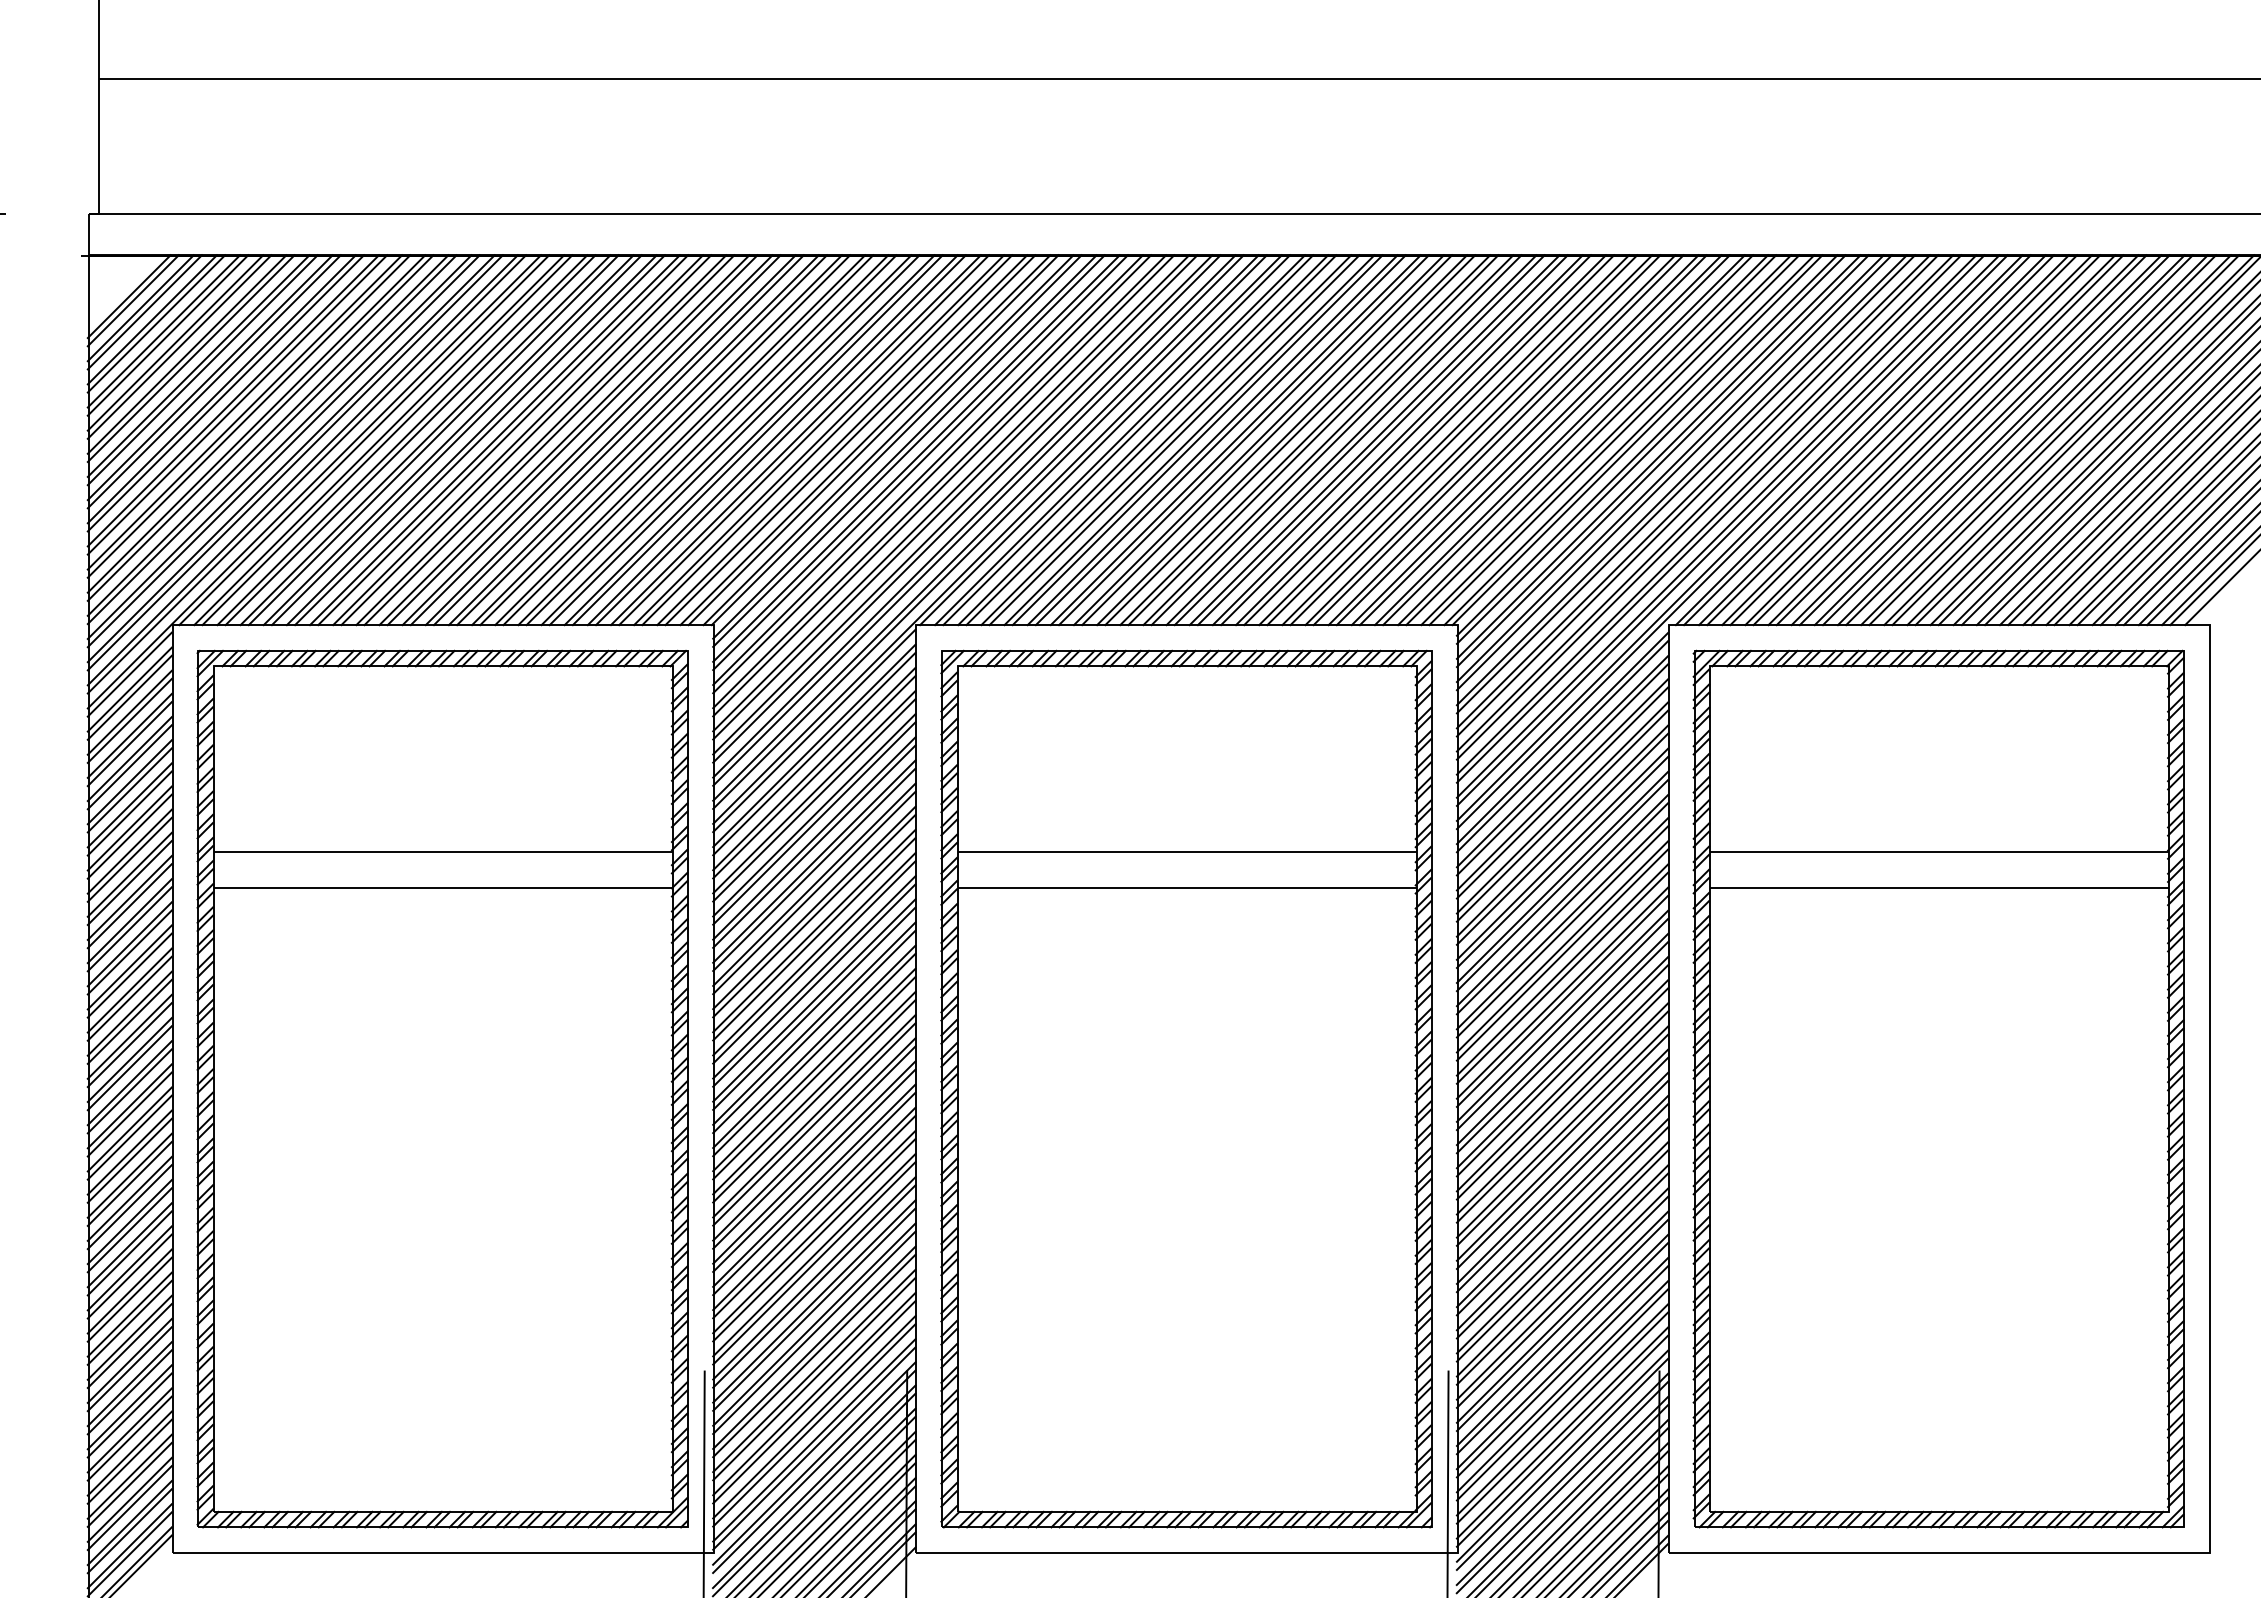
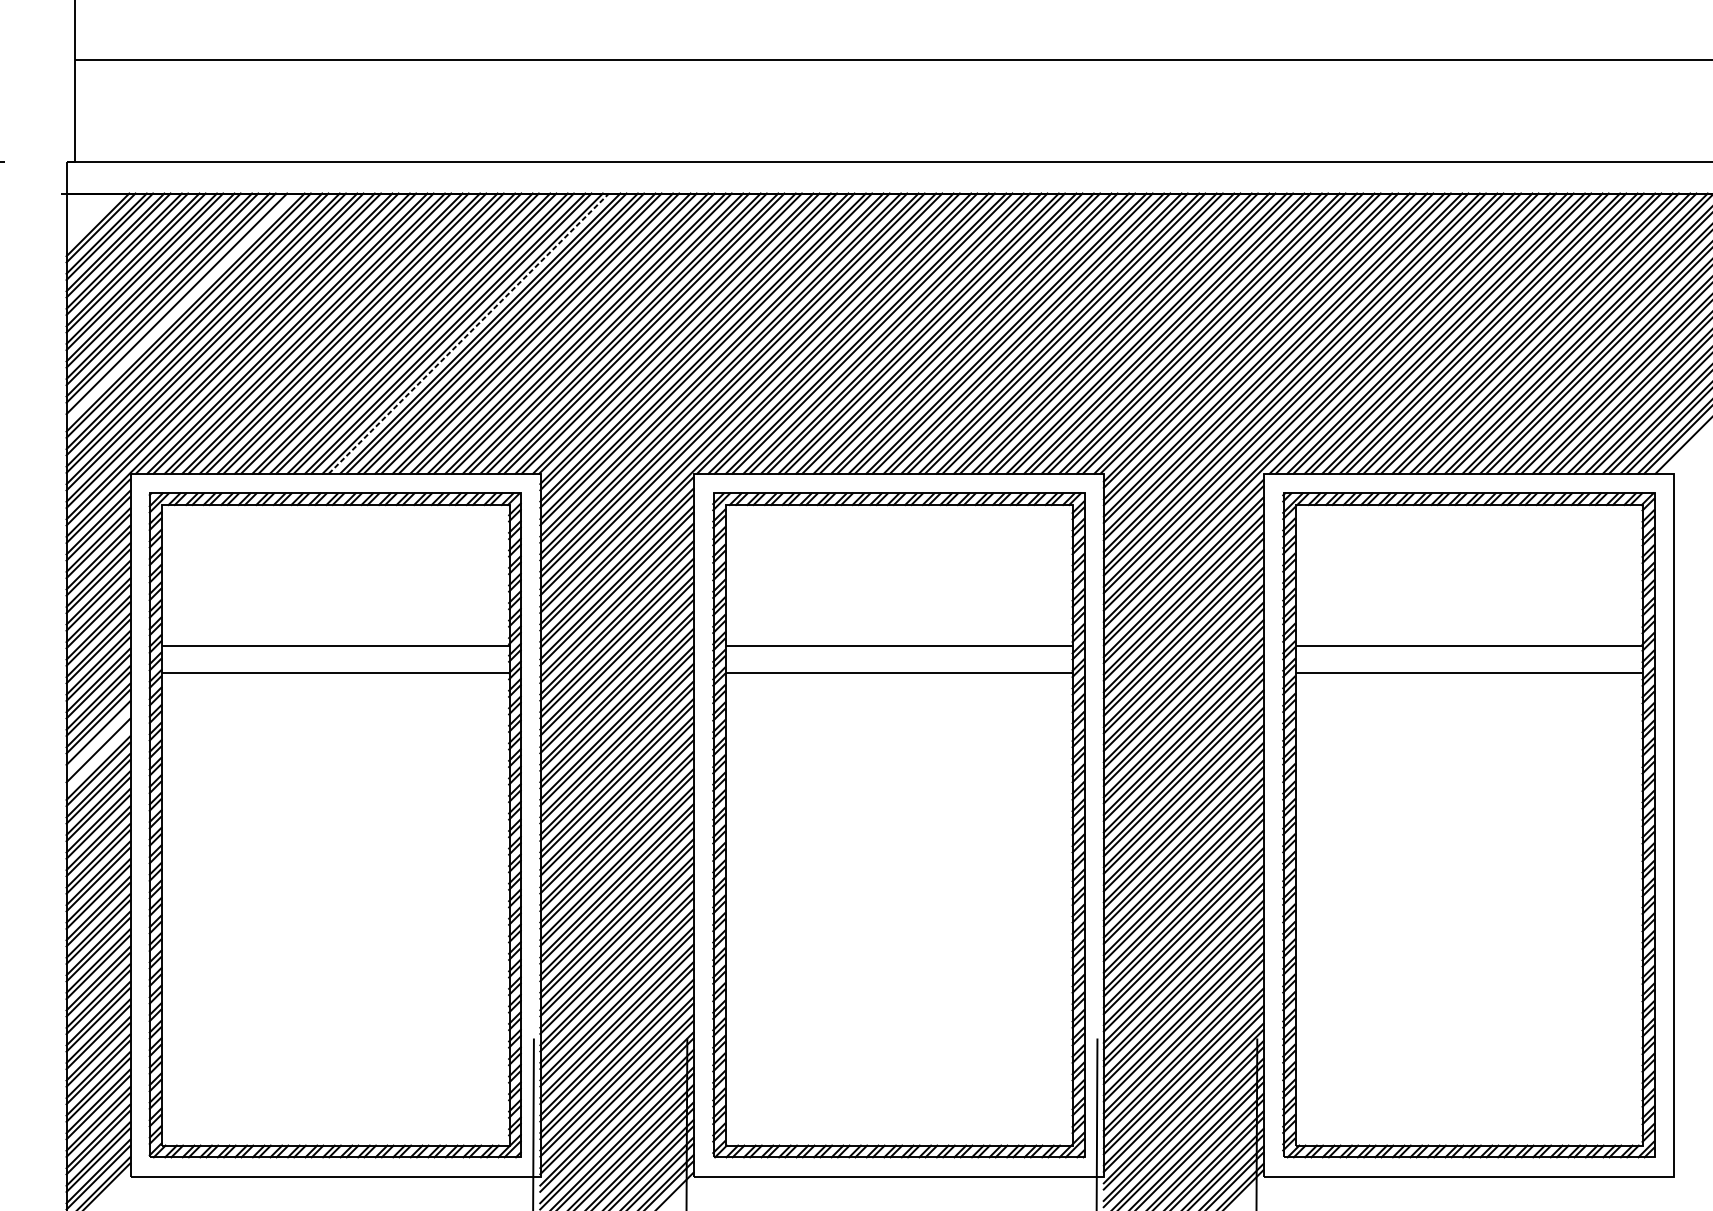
line: (237, 404) -> (179, 306), removed
line: (618, 440) -> (468, 333), solid -> dashed
line: (129, 975) -> (98, 739), removed
line: (129, 998) -> (98, 756), removed

